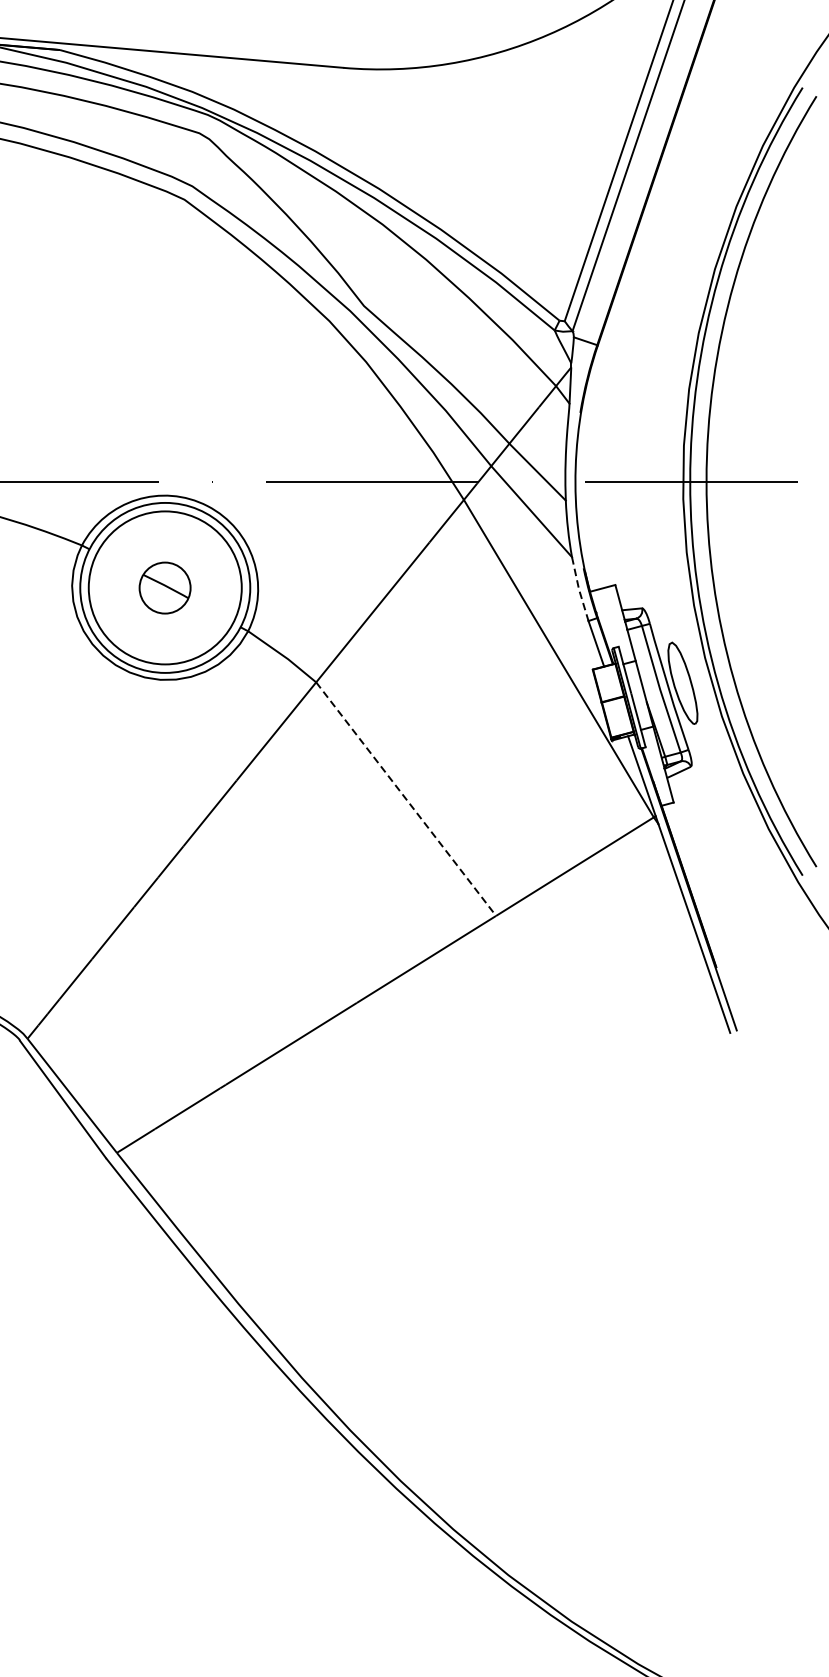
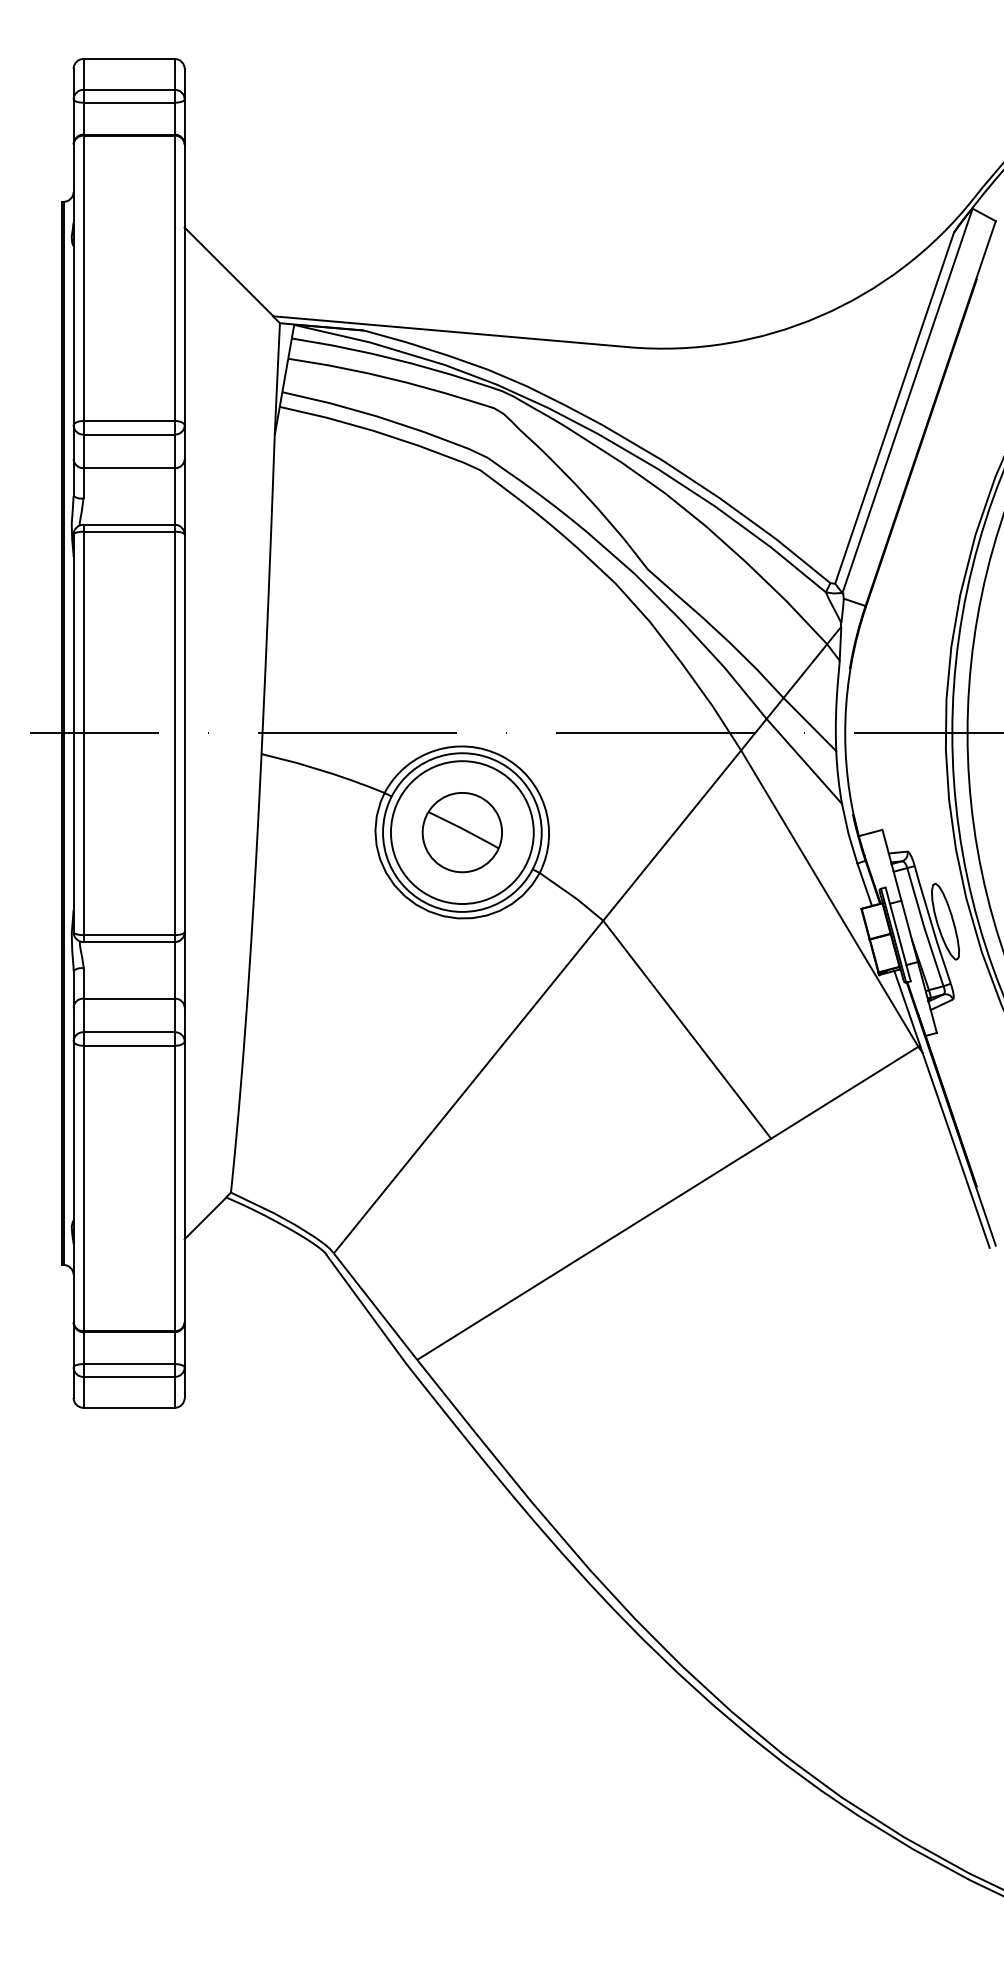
part: (164, 587) -> (461, 832), size x1.67
line: (578, 588) -> (848, 833), dashed -> solid
line: (406, 798) -> (687, 1029), dashed -> solid

